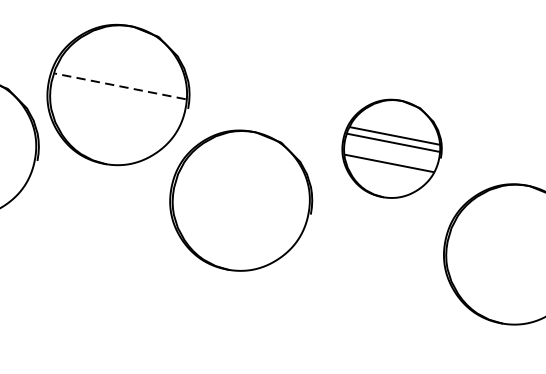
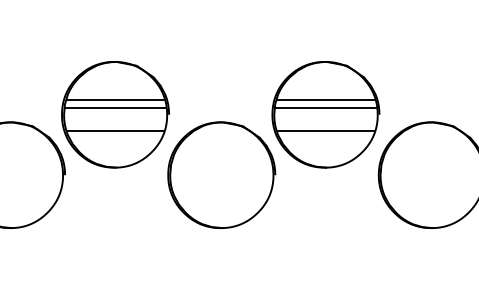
line: (122, 76) -> (115, 100), added
line: (120, 85) -> (115, 107), dashed -> solid
line: (114, 115) -> (115, 130), added
part: (391, 148) -> (325, 114), size x1.43

